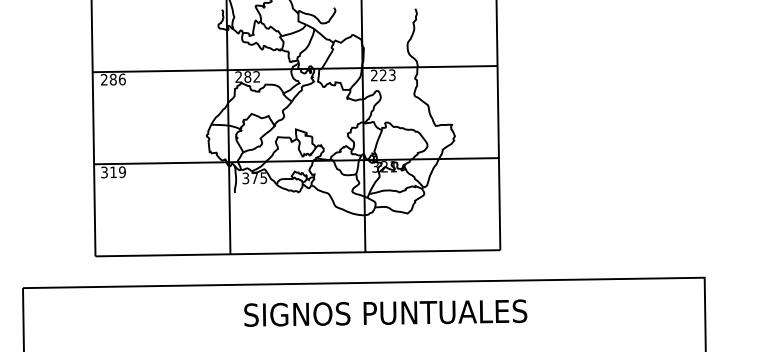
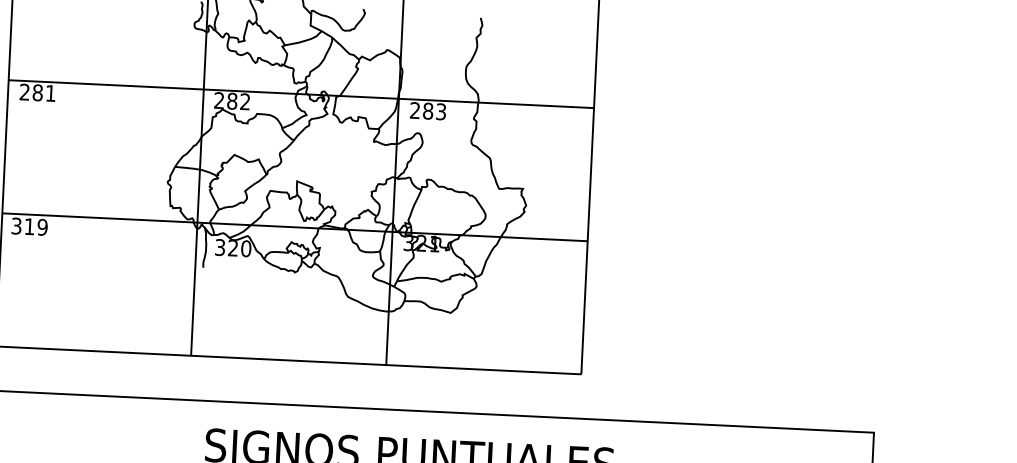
text: (383, 75) -> (428, 111), 223 -> 283
text: (121, 79) -> (49, 93), 286 -> 281
text: (259, 177) -> (240, 247), 375 -> 320

